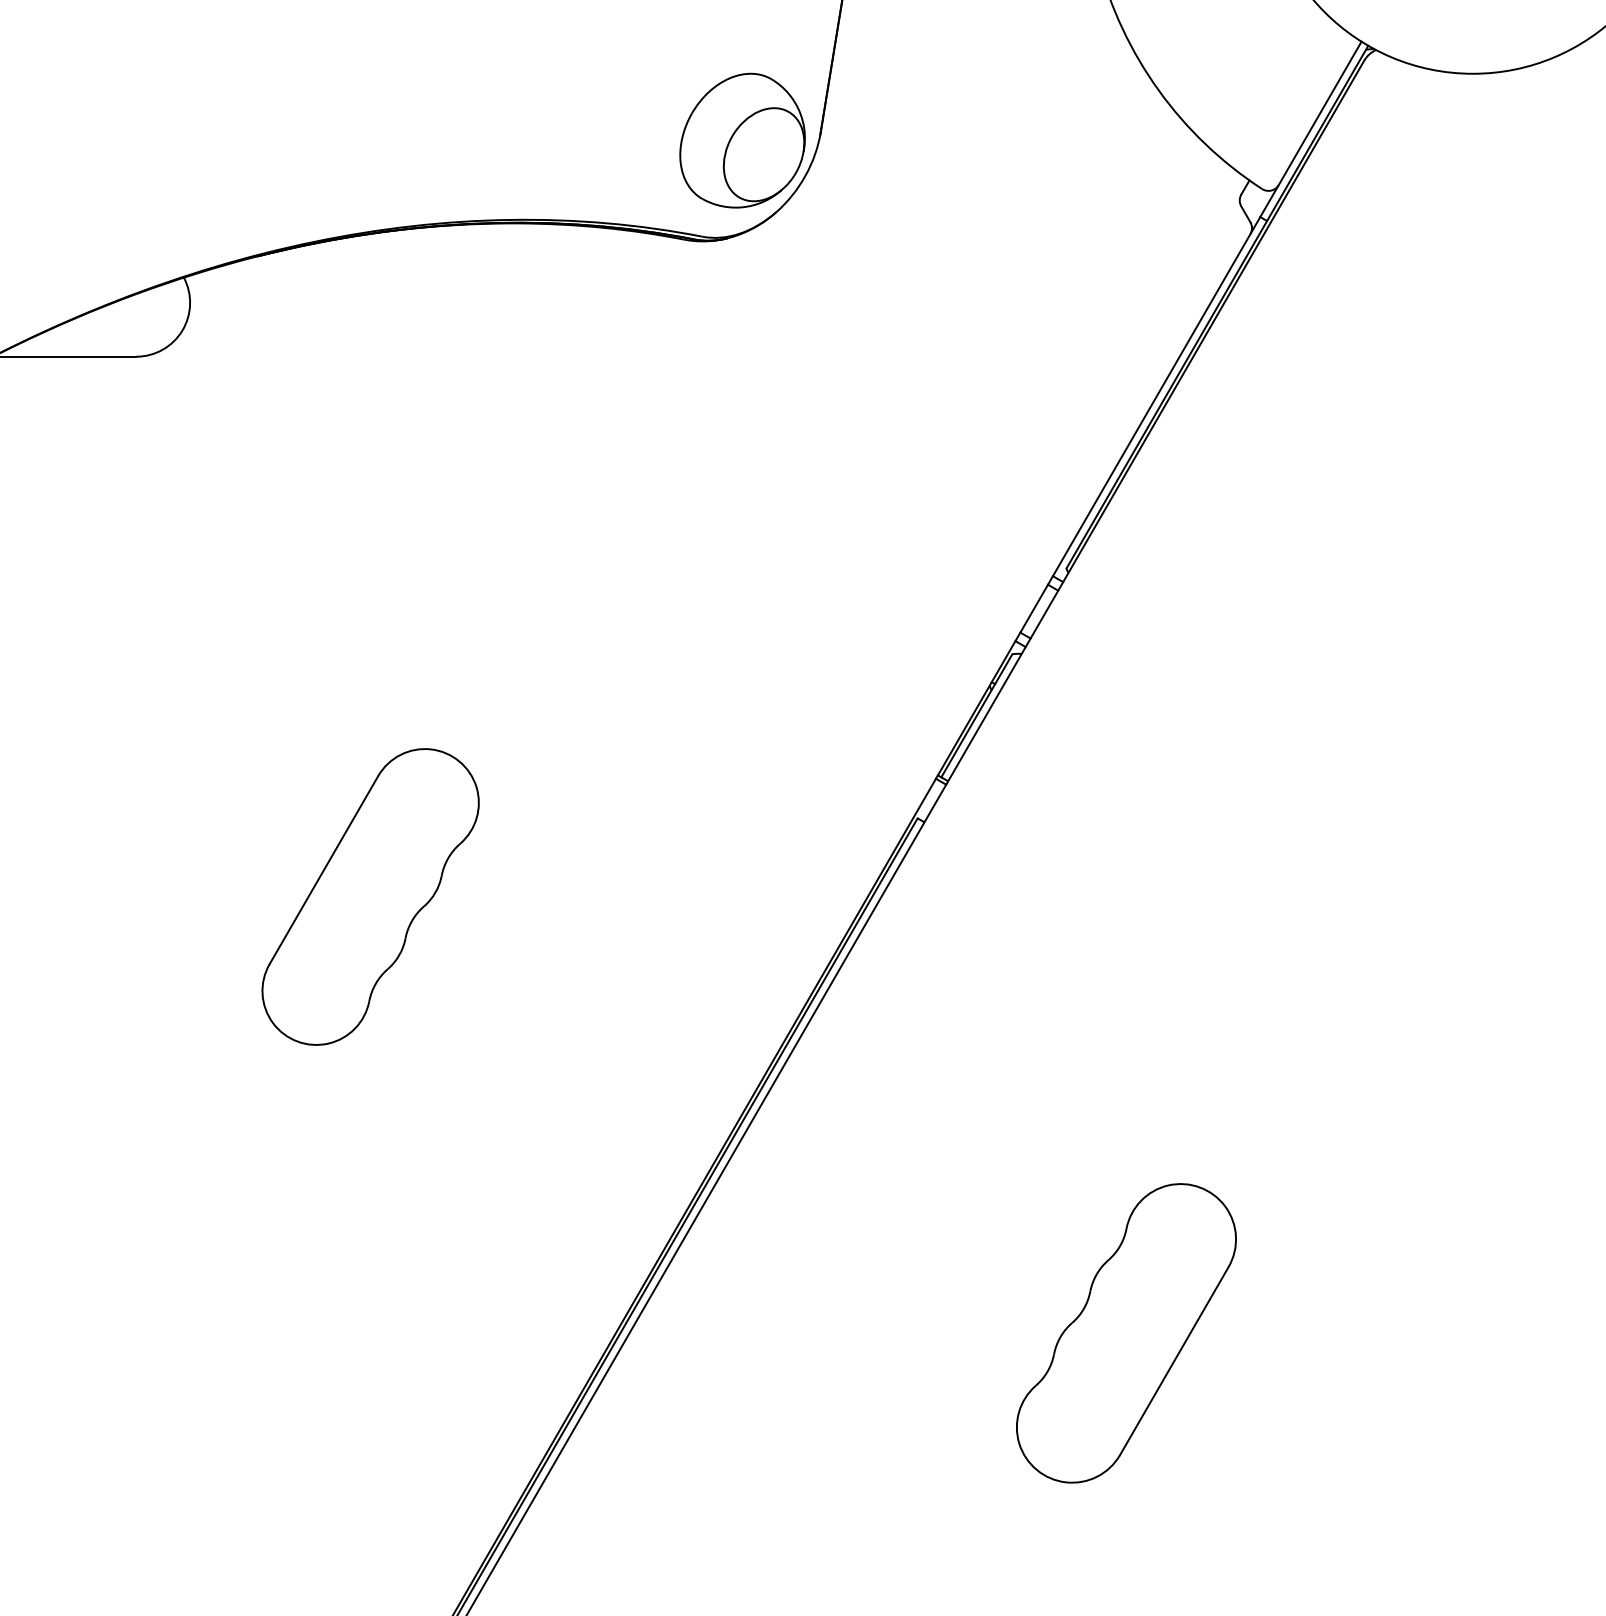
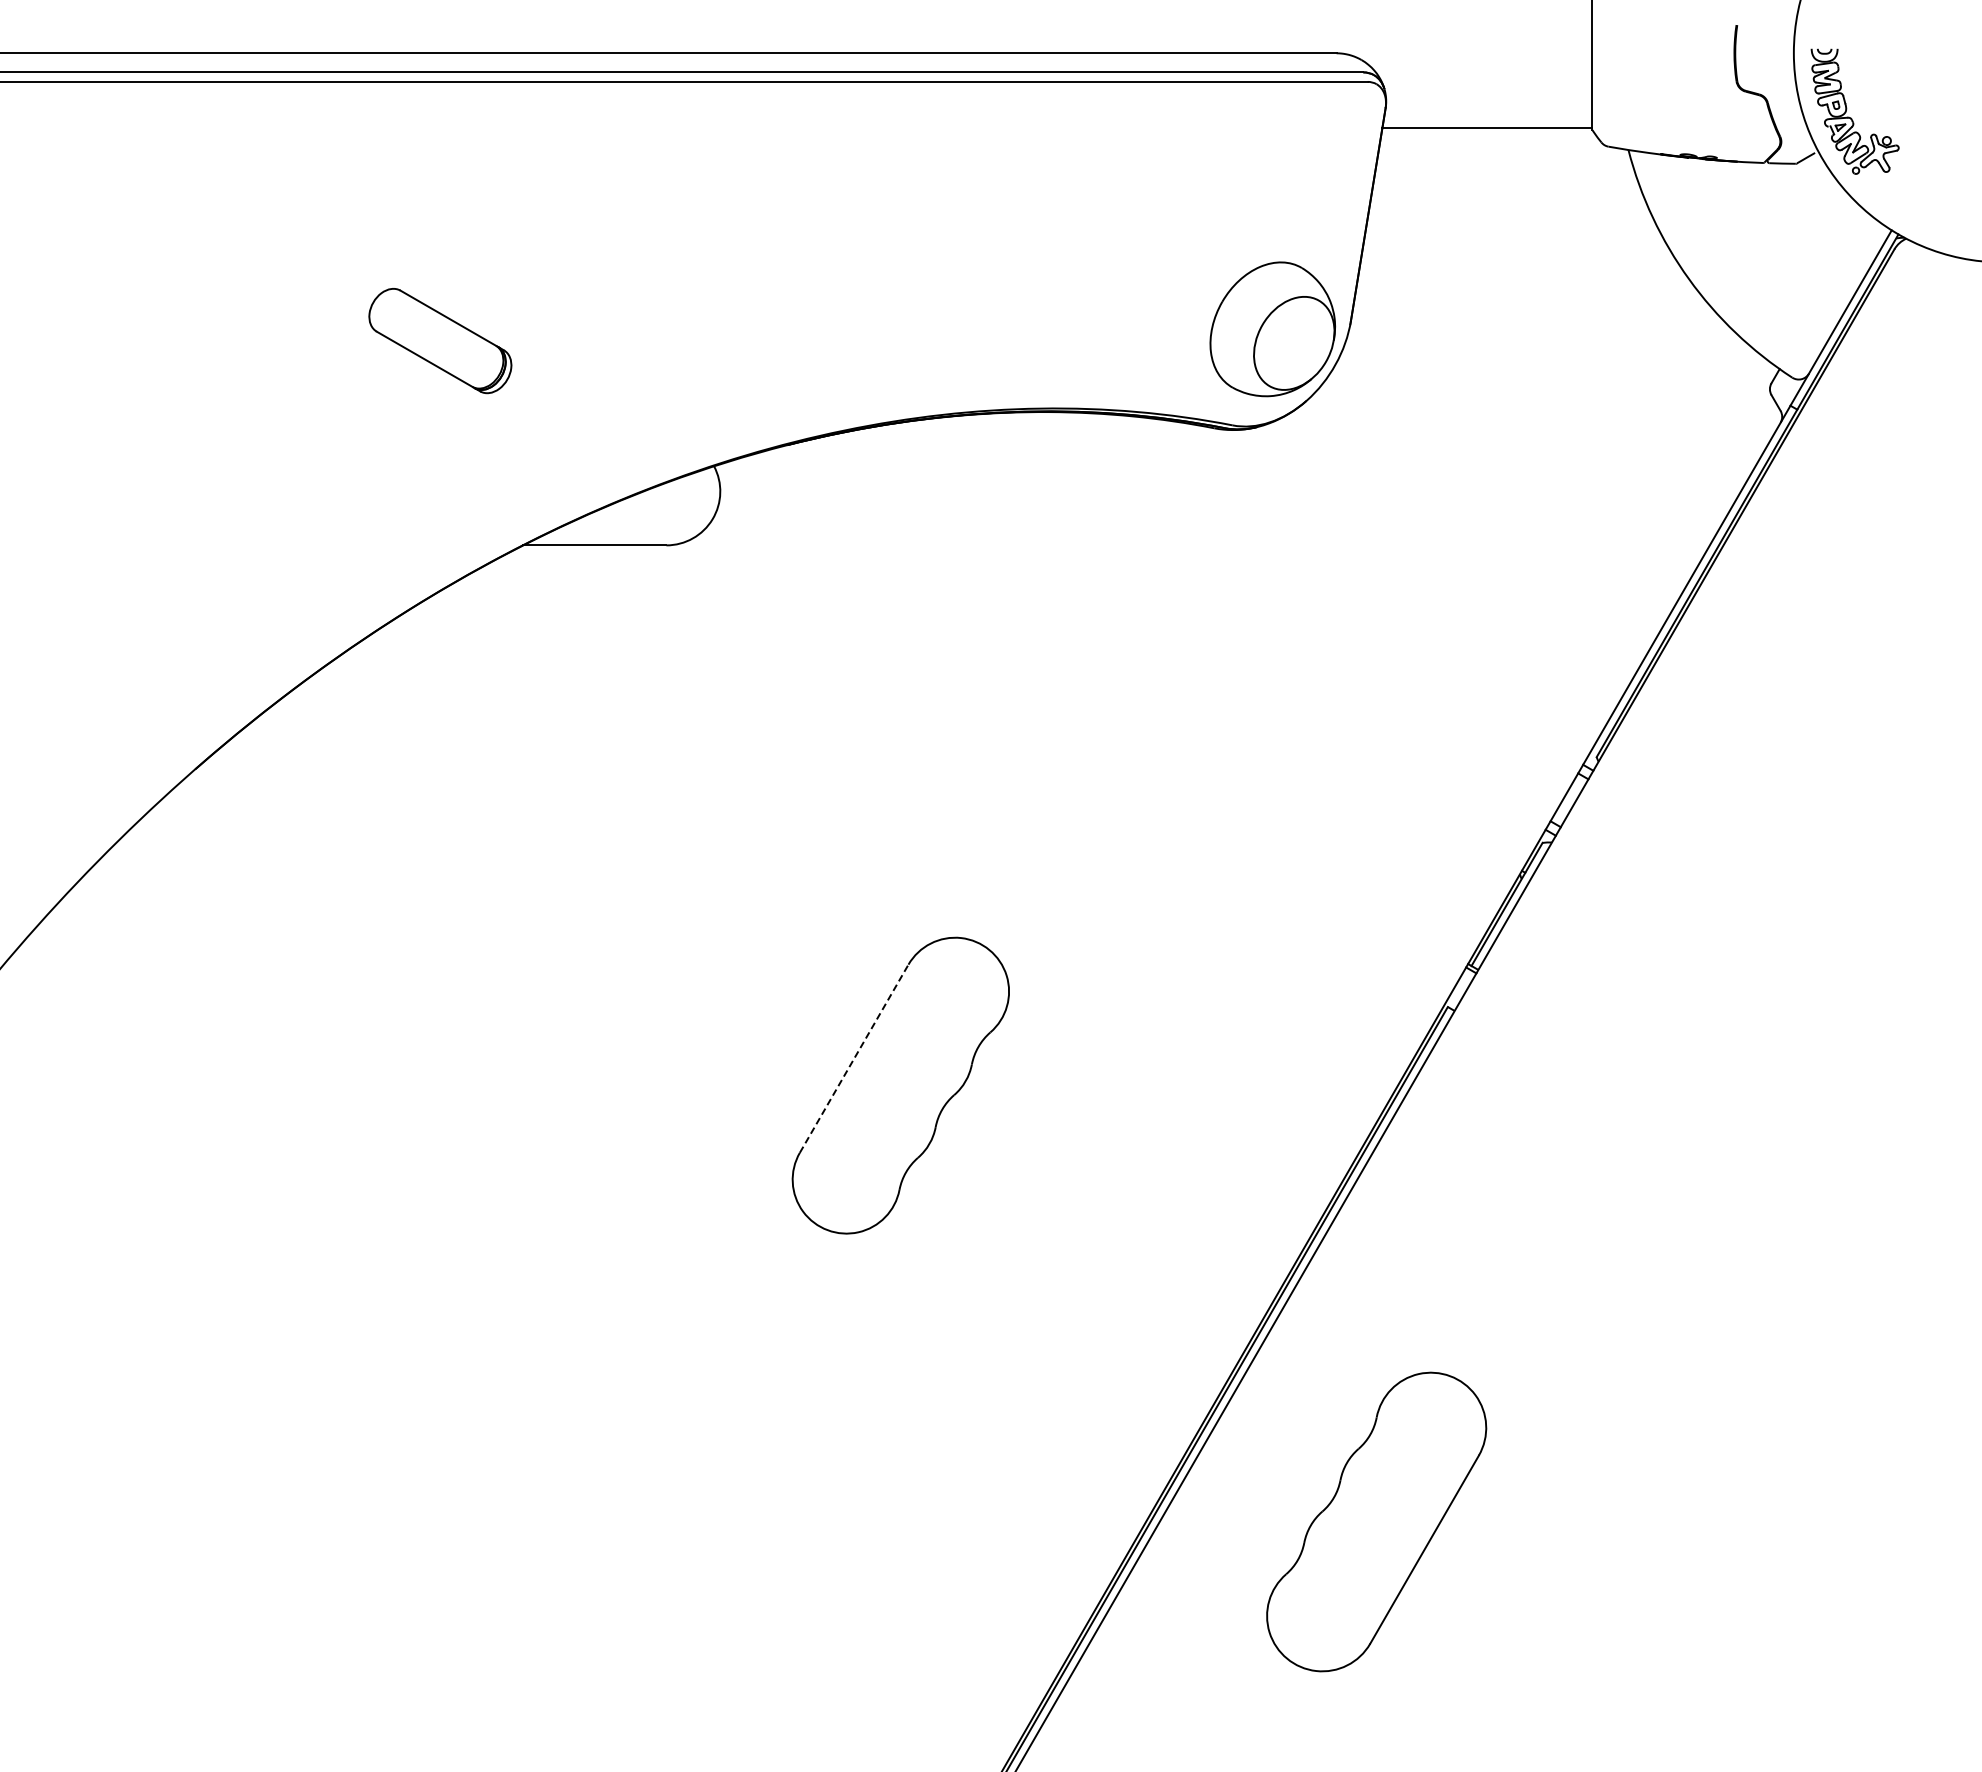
line: (324, 869) -> (854, 1058), solid -> dashed
part: (1126, 1332) -> (1376, 1521), moved

